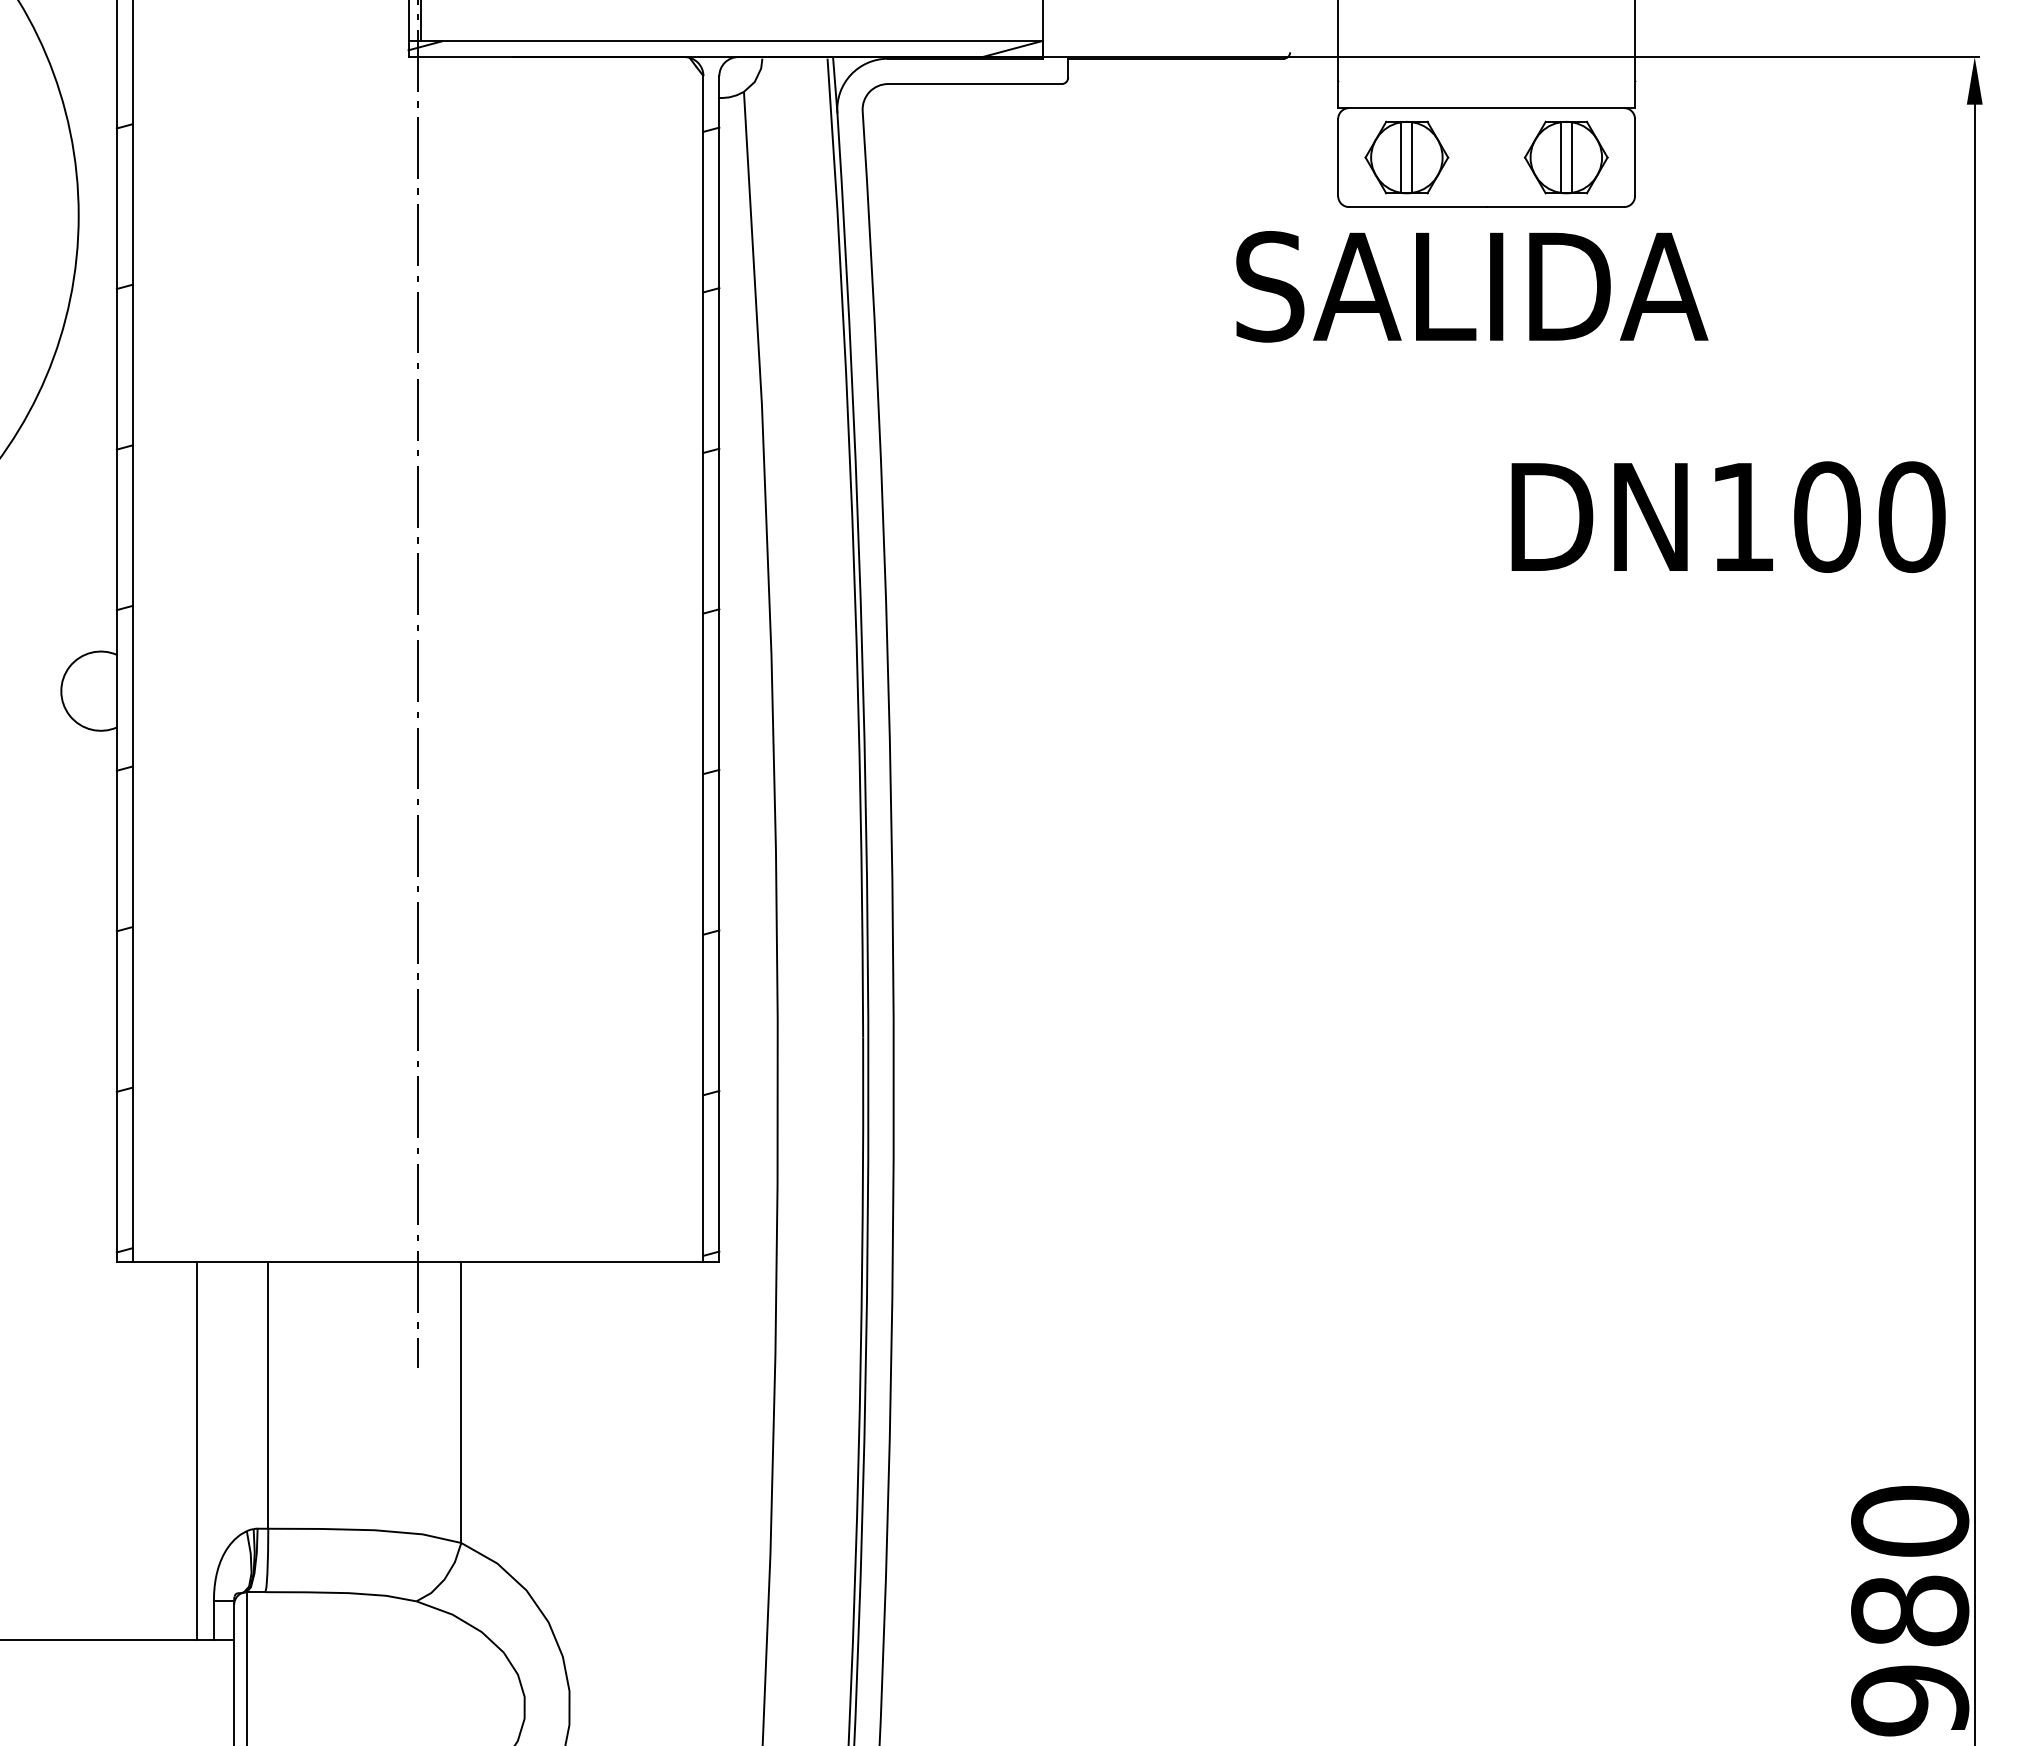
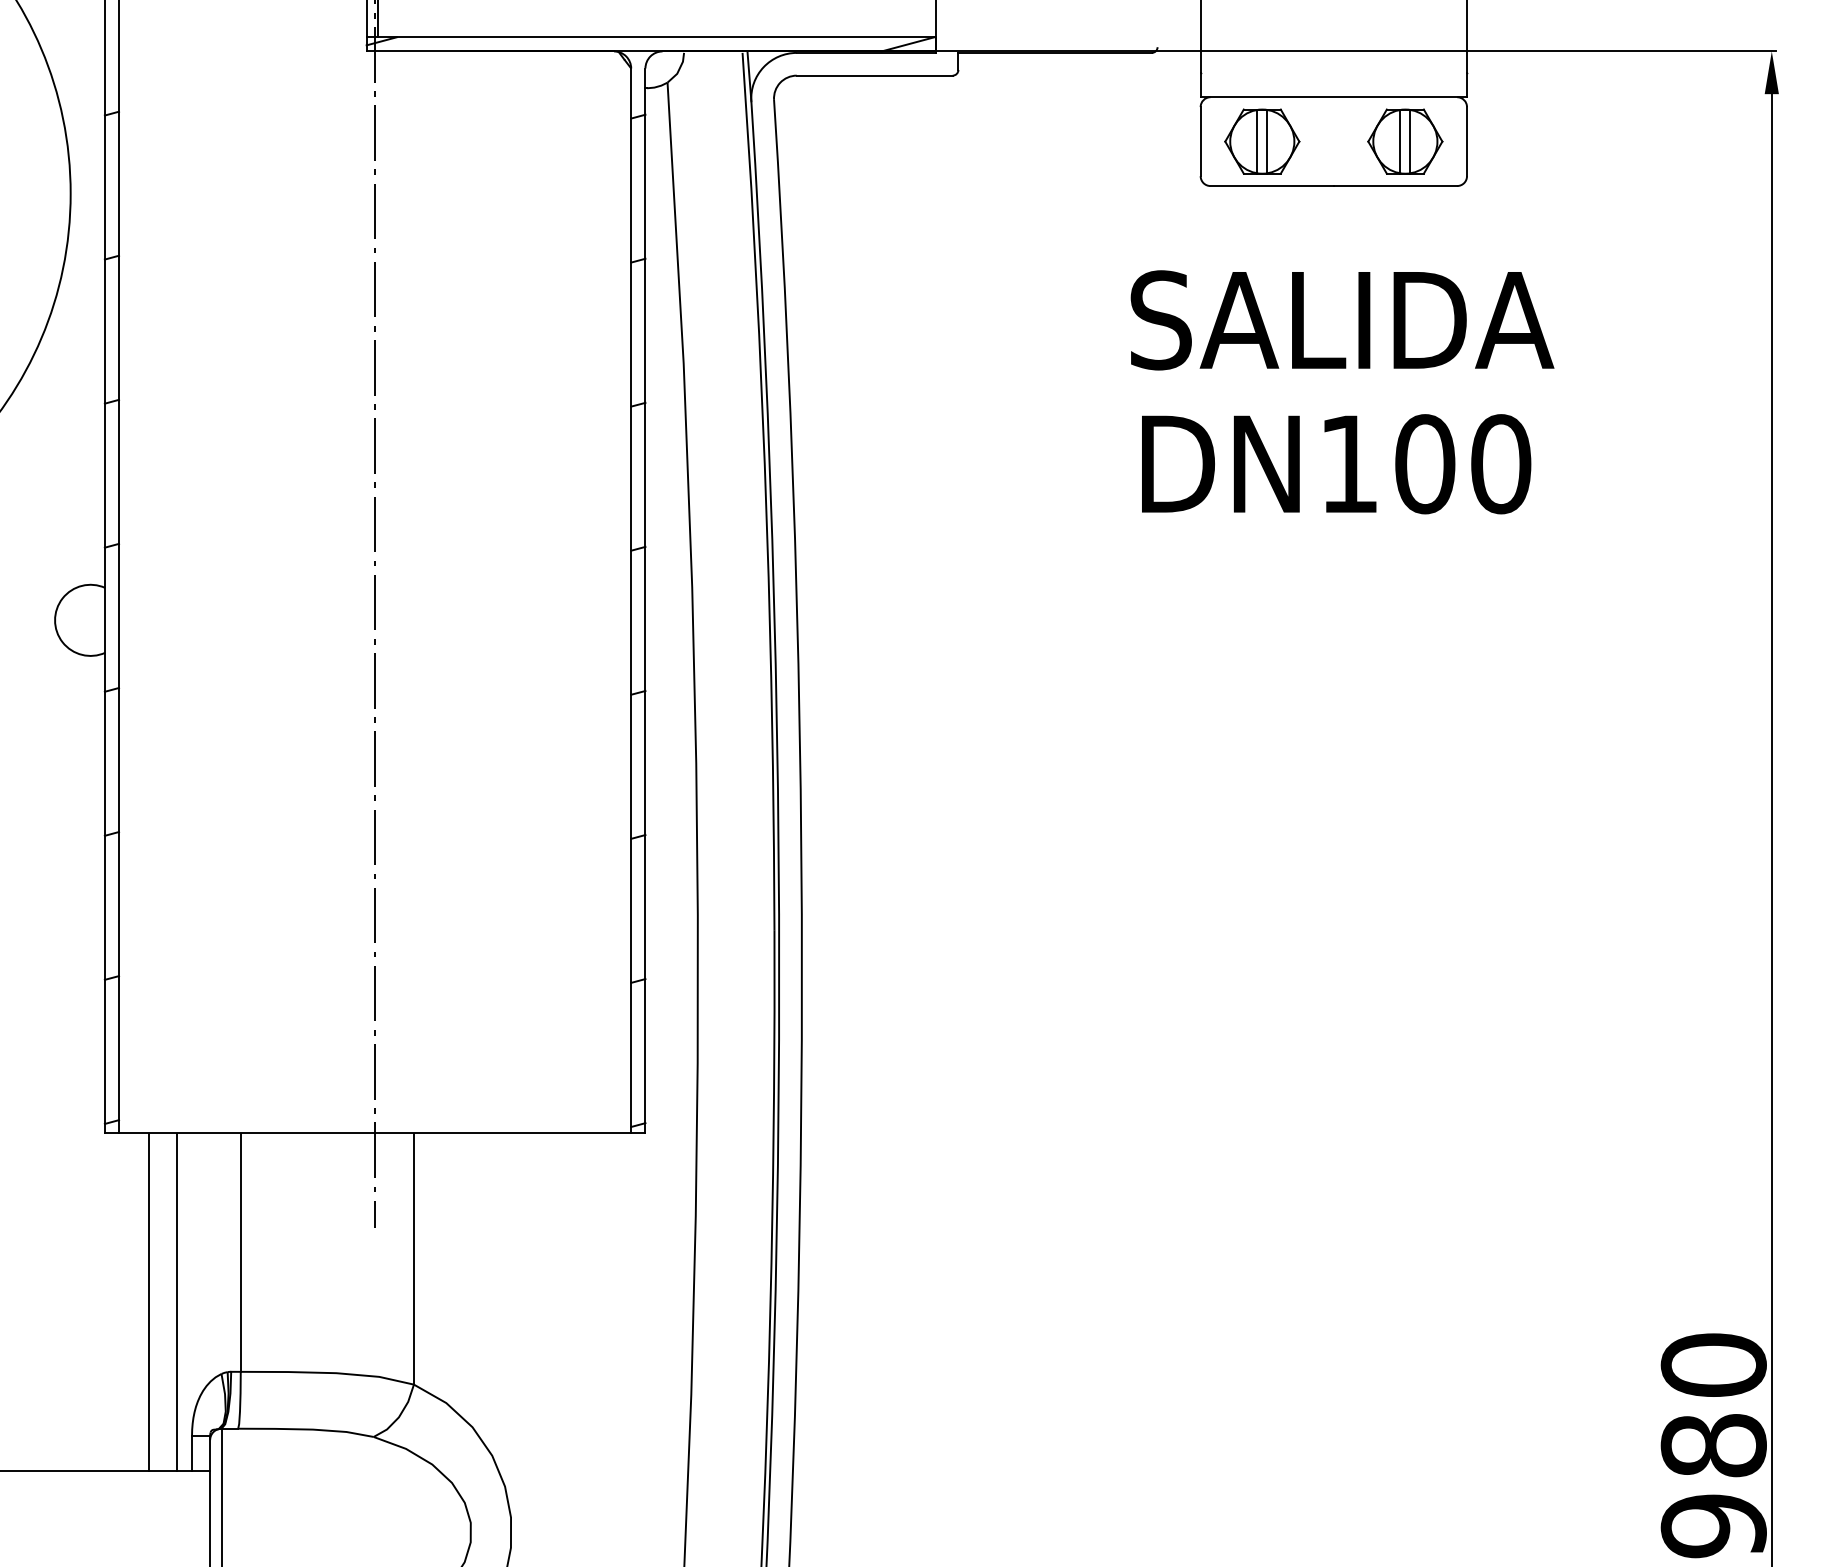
text: (1472, 286) -> (1342, 320), moved
text: (1728, 516) -> (1336, 463), moved
line: (165, 1451) -> (148, 1302), added

